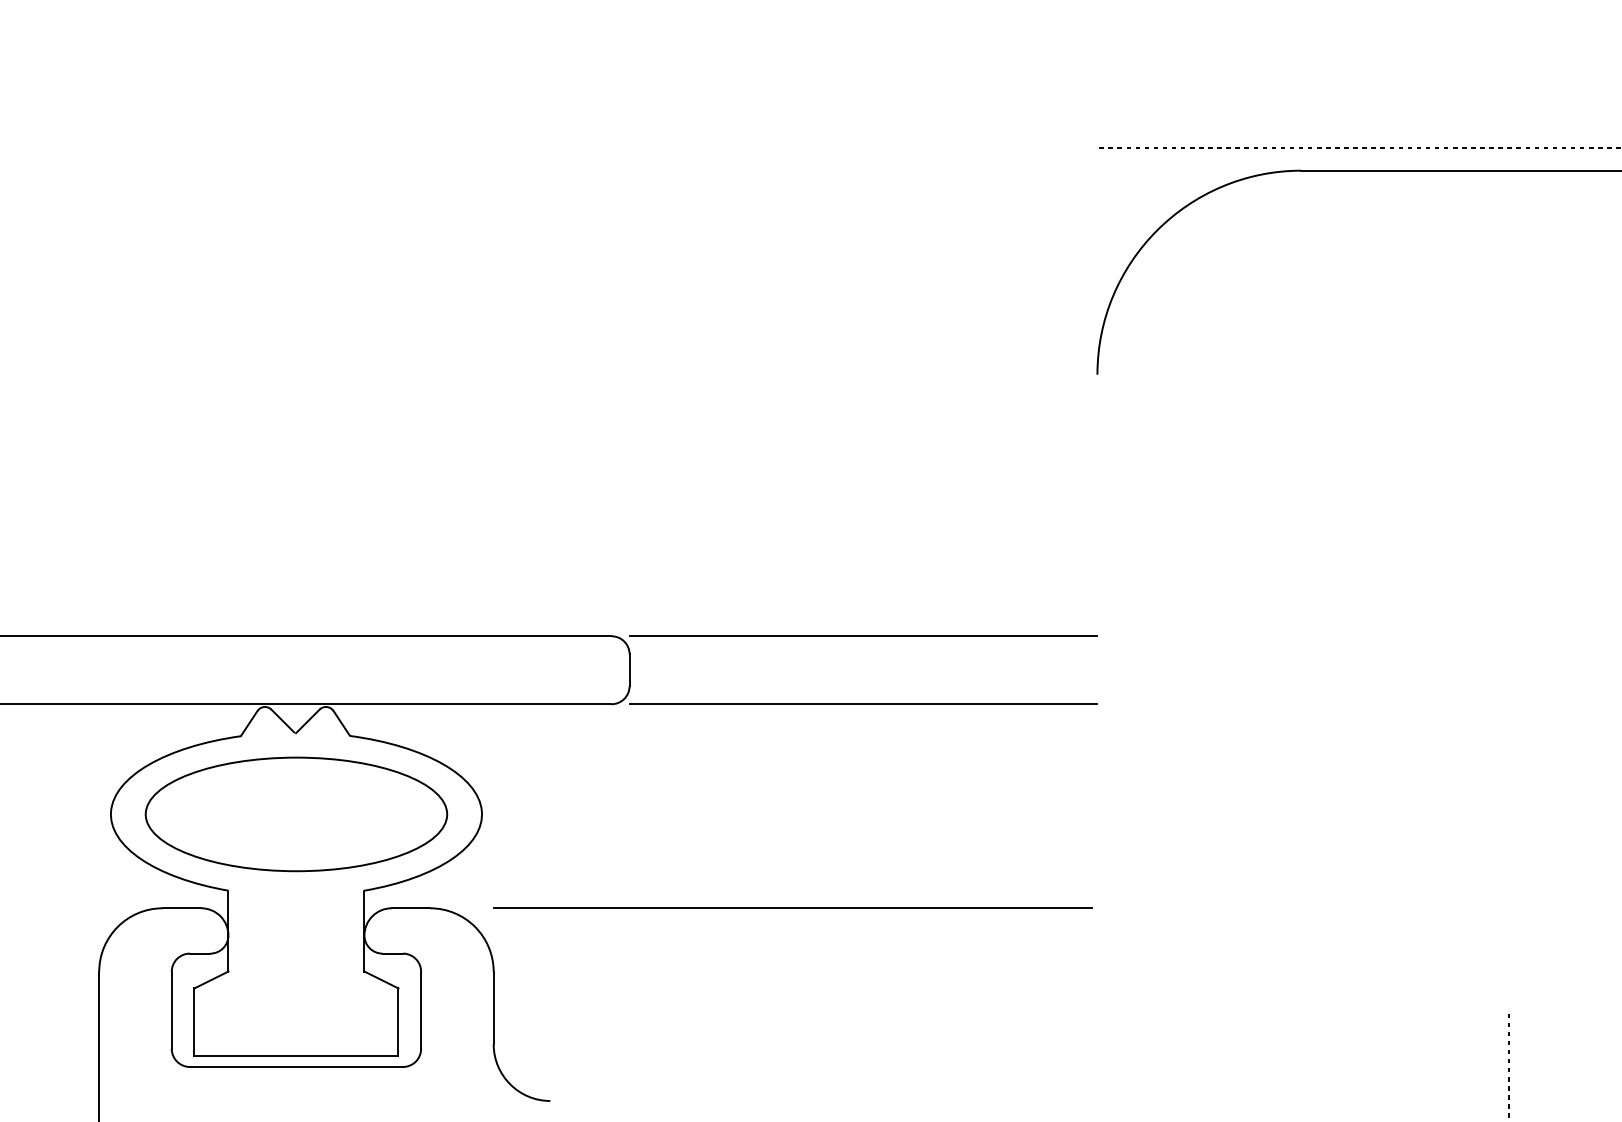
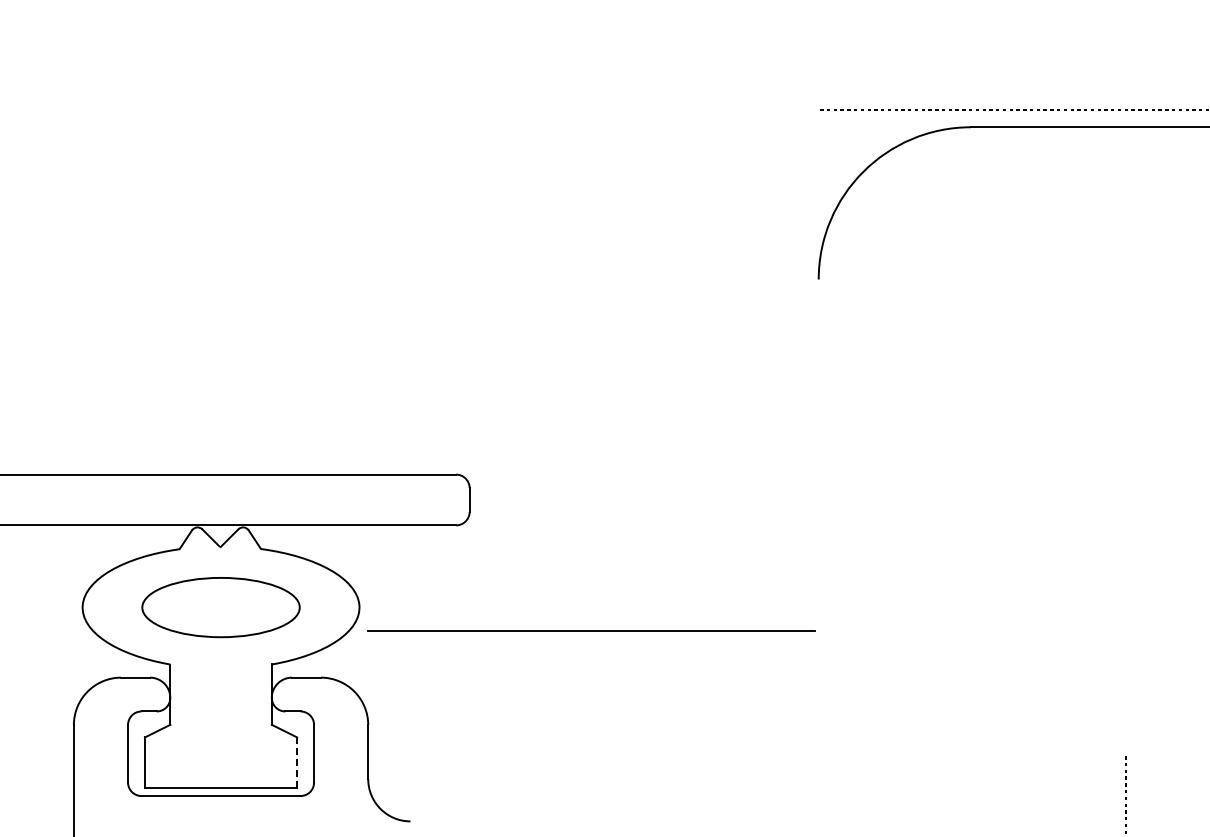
line: (862, 636) -> (643, 474), removed
line: (862, 704) -> (643, 525), removed
part: (295, 814) -> (220, 607), size x0.7
line: (792, 908) -> (591, 630), moved
line: (398, 1022) -> (297, 762), solid -> dashed

